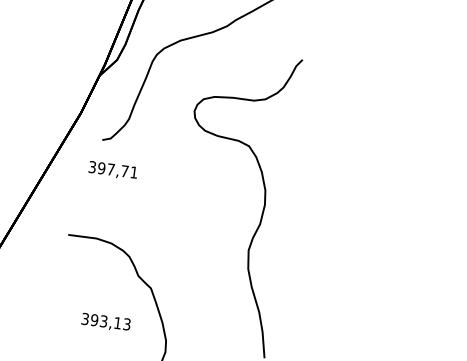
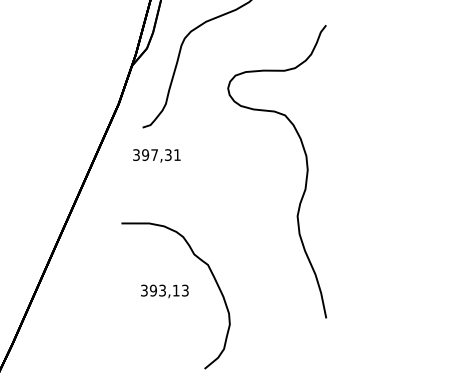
text: (125, 171) -> (168, 155), 397,71 -> 397,31
text: (105, 322) -> (164, 291), moved

